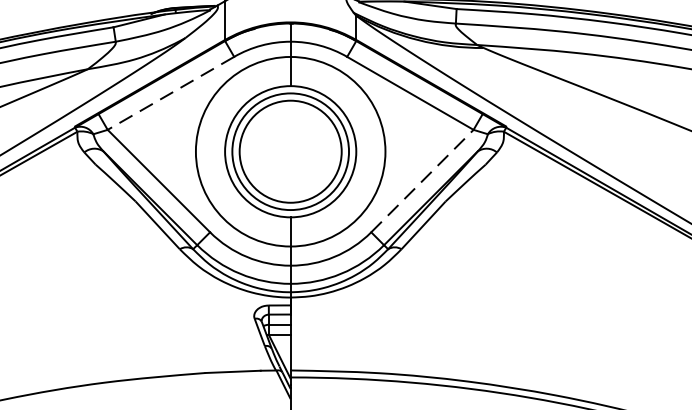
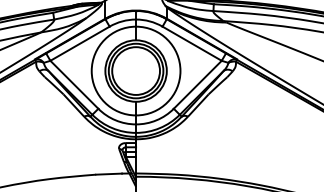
line: (169, 92) -> (79, 43), dashed -> solid
line: (421, 180) -> (197, 84), dashed -> solid

